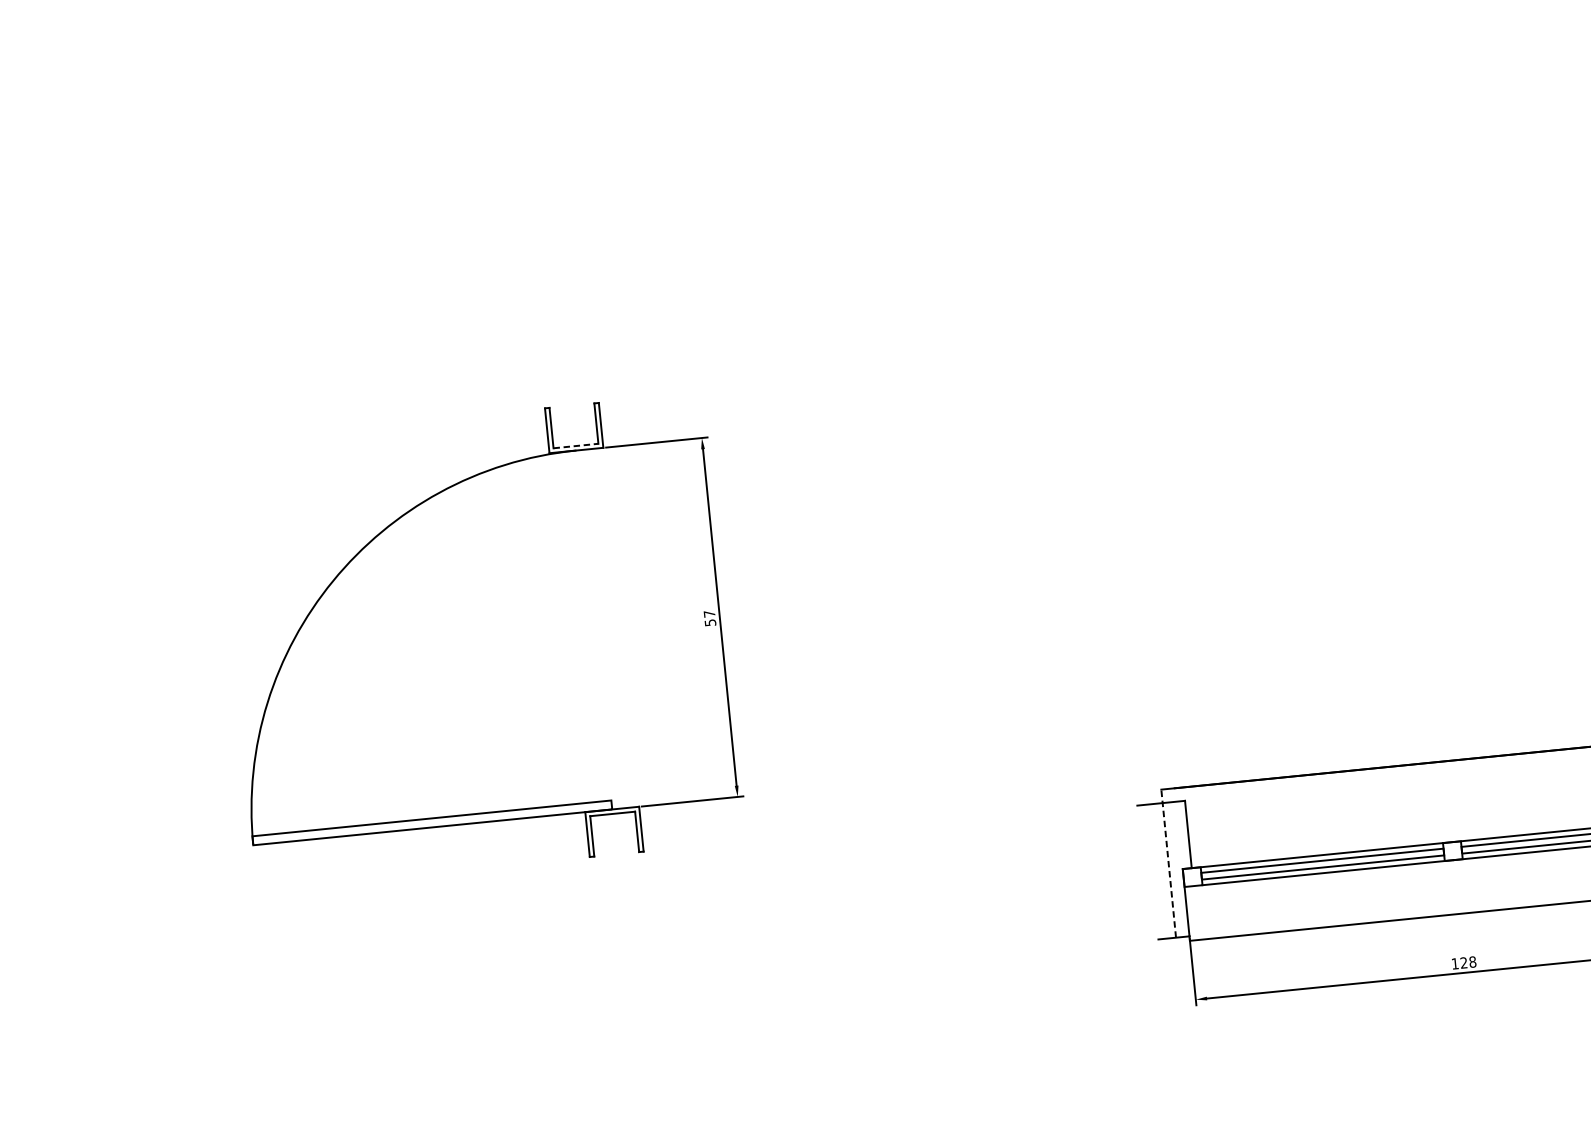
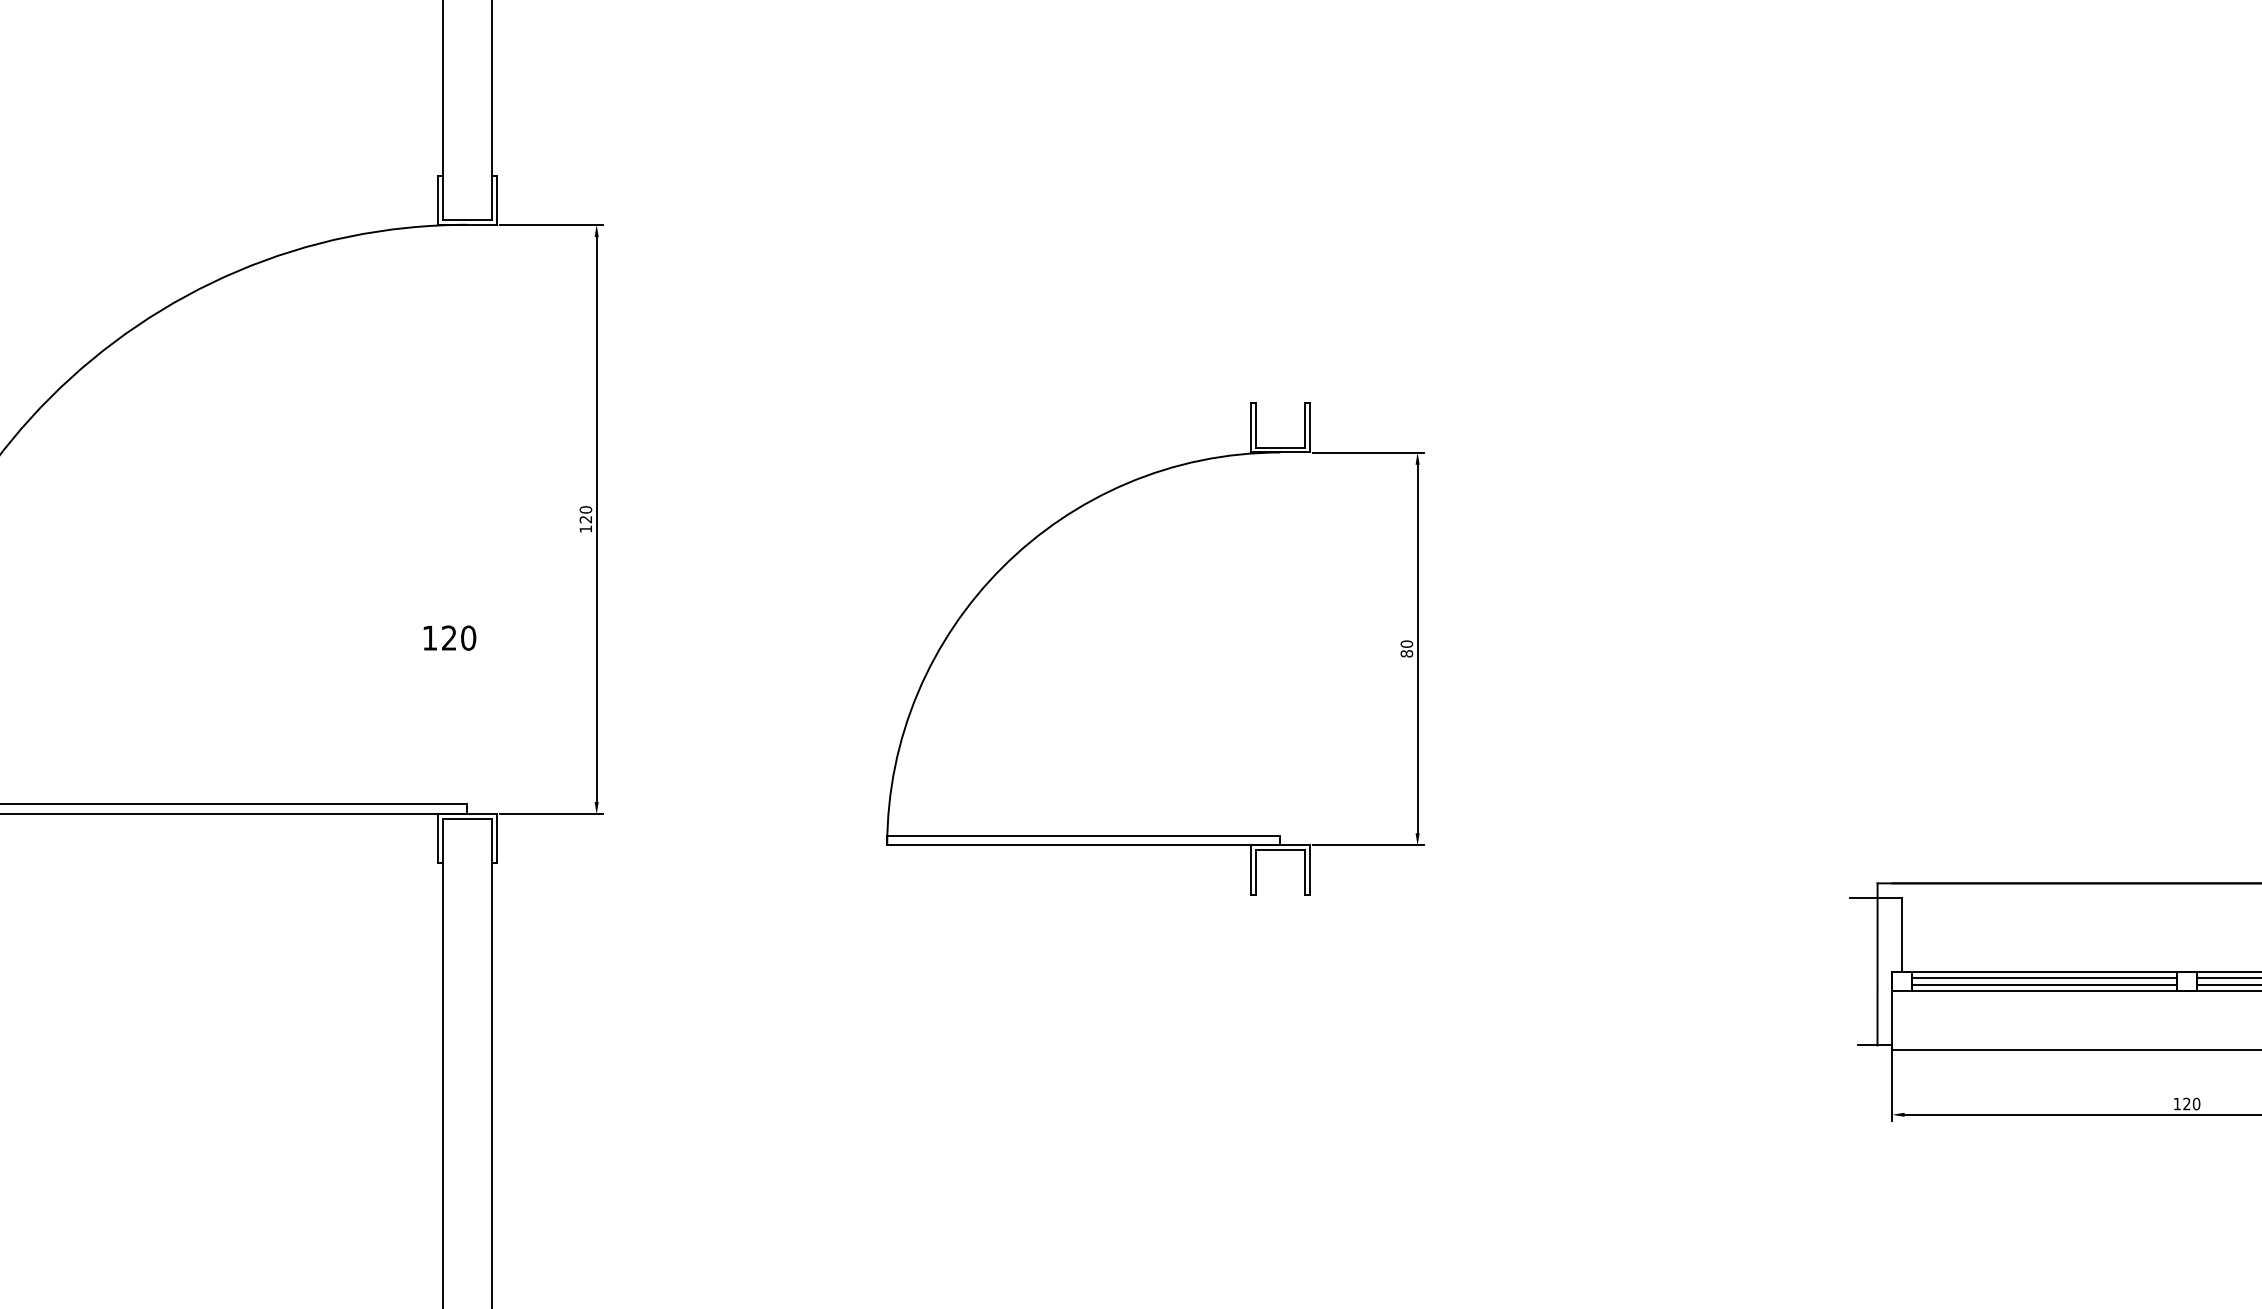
line: (576, 445) -> (1280, 447), dashed -> solid
text: (709, 618) -> (1406, 648), 57 -> 80
line: (1168, 862) -> (1877, 963), dashed -> solid
text: (1472, 961) -> (2196, 1103), 128 -> 120

